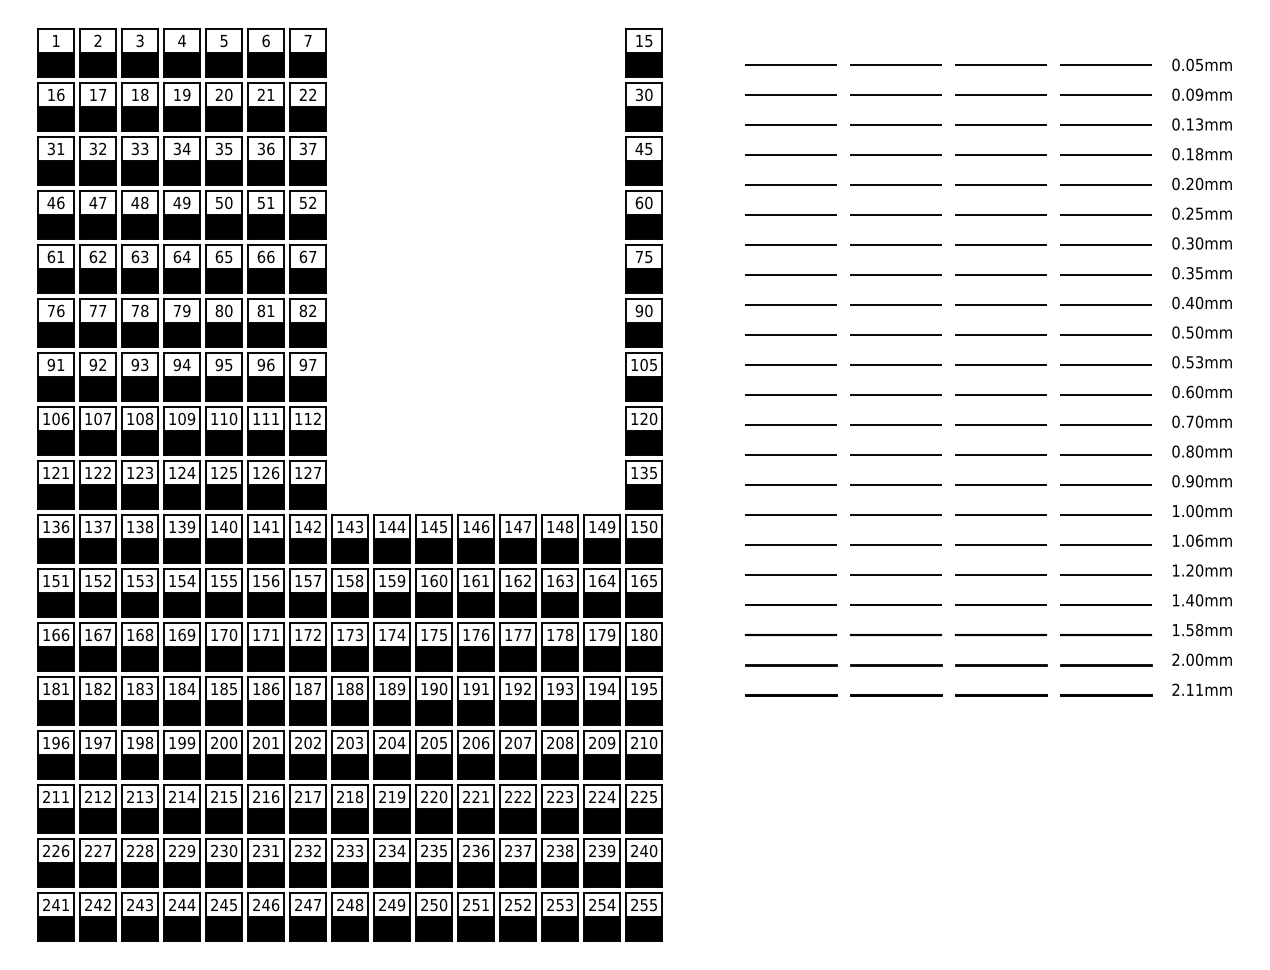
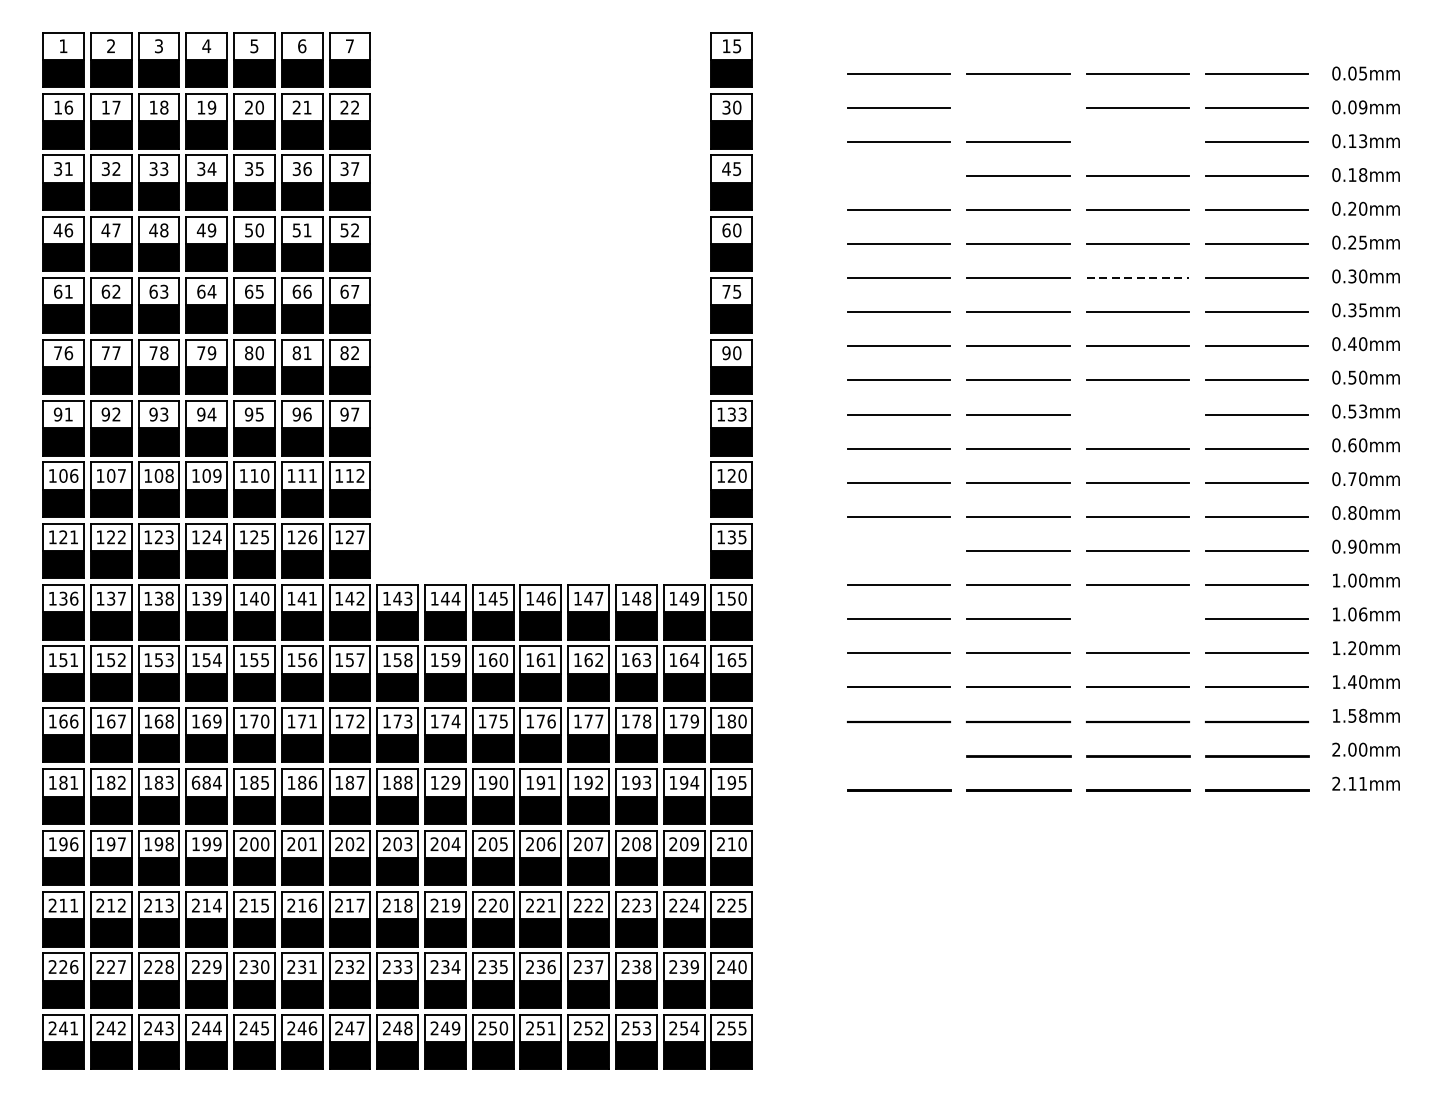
line: (896, 94) -> (1018, 107), removed
line: (1001, 124) -> (1138, 141), removed
line: (791, 154) -> (899, 175), removed
line: (1001, 244) -> (1138, 277), solid -> dashed
text: (648, 364) -> (736, 414), 105 -> 133
line: (1001, 364) -> (1138, 414), removed
line: (791, 485) -> (899, 551), removed
line: (1001, 545) -> (1138, 619), removed
line: (791, 665) -> (899, 756), removed
text: (172, 688) -> (195, 782), 184 -> 684
text: (391, 689) -> (444, 783), 189 -> 129

